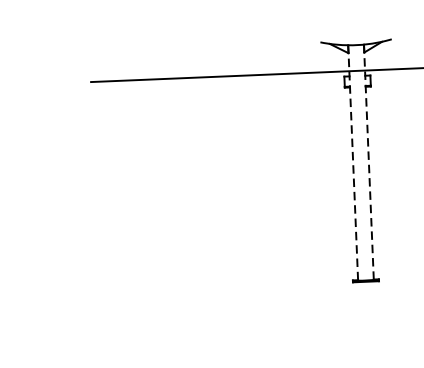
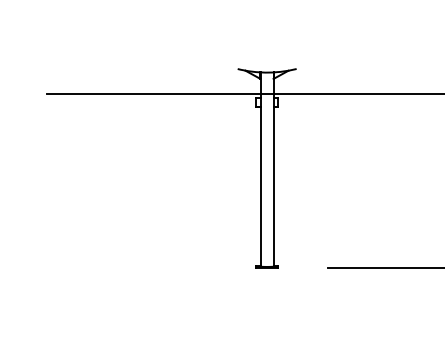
line: (368, 162) -> (273, 169), dashed -> solid
line: (353, 164) -> (260, 170), dashed -> solid

